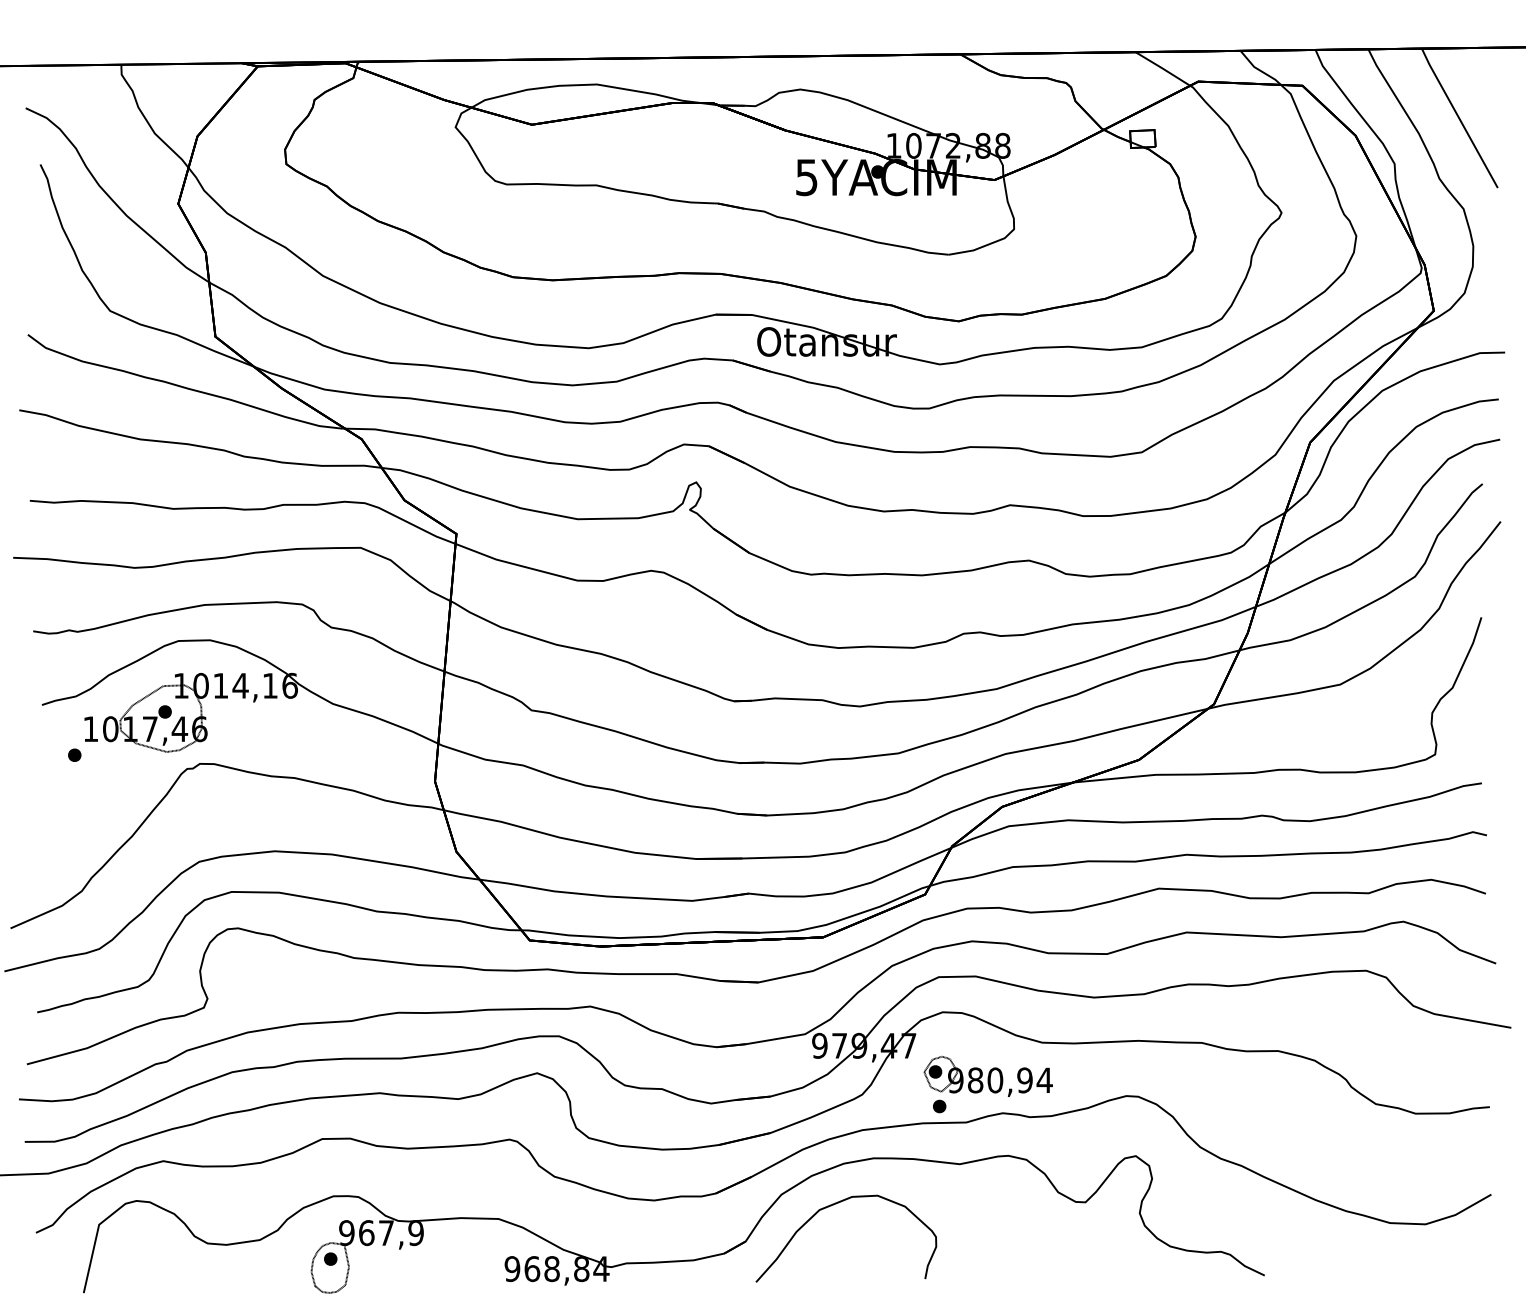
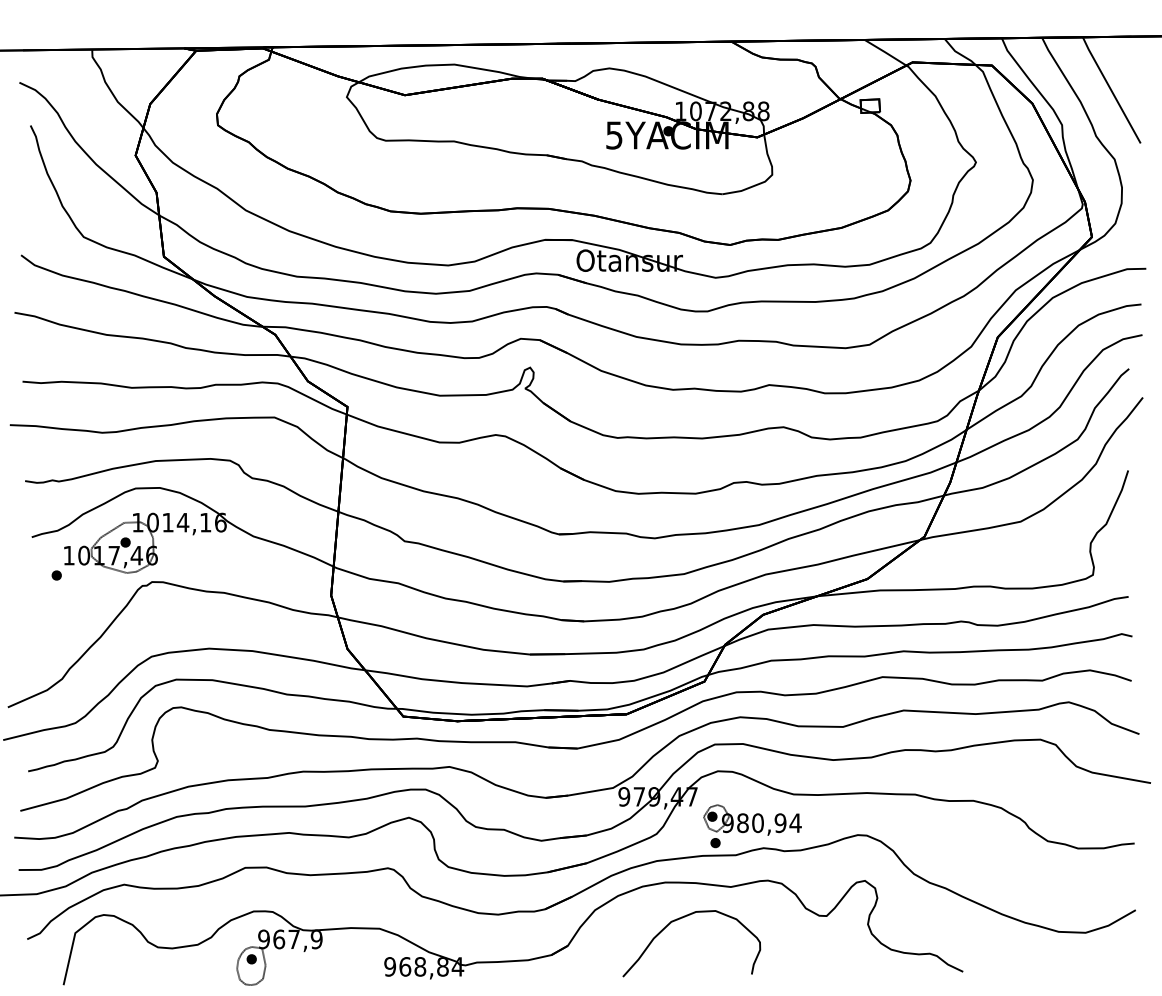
part: (831, 1206) -> (680, 919), moved

